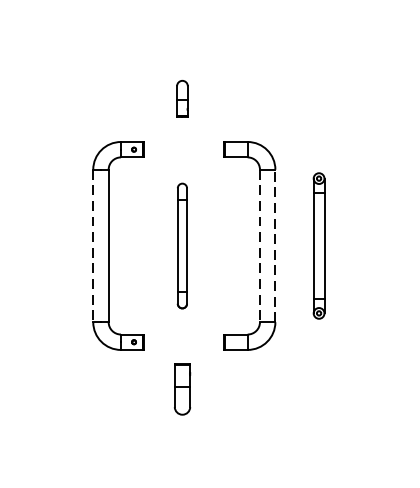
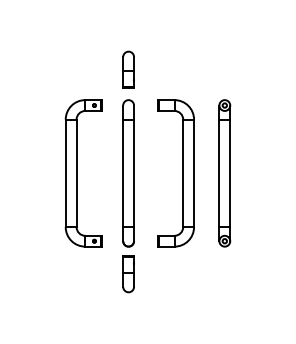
part: (182, 98) -> (128, 69), size x1.43
line: (92, 246) -> (65, 173), dashed -> solid
part: (182, 246) -> (128, 173), size x1.67
line: (260, 246) -> (183, 173), dashed -> solid
line: (275, 246) -> (194, 173), dashed -> solid
part: (318, 246) -> (224, 173), size x1.43

